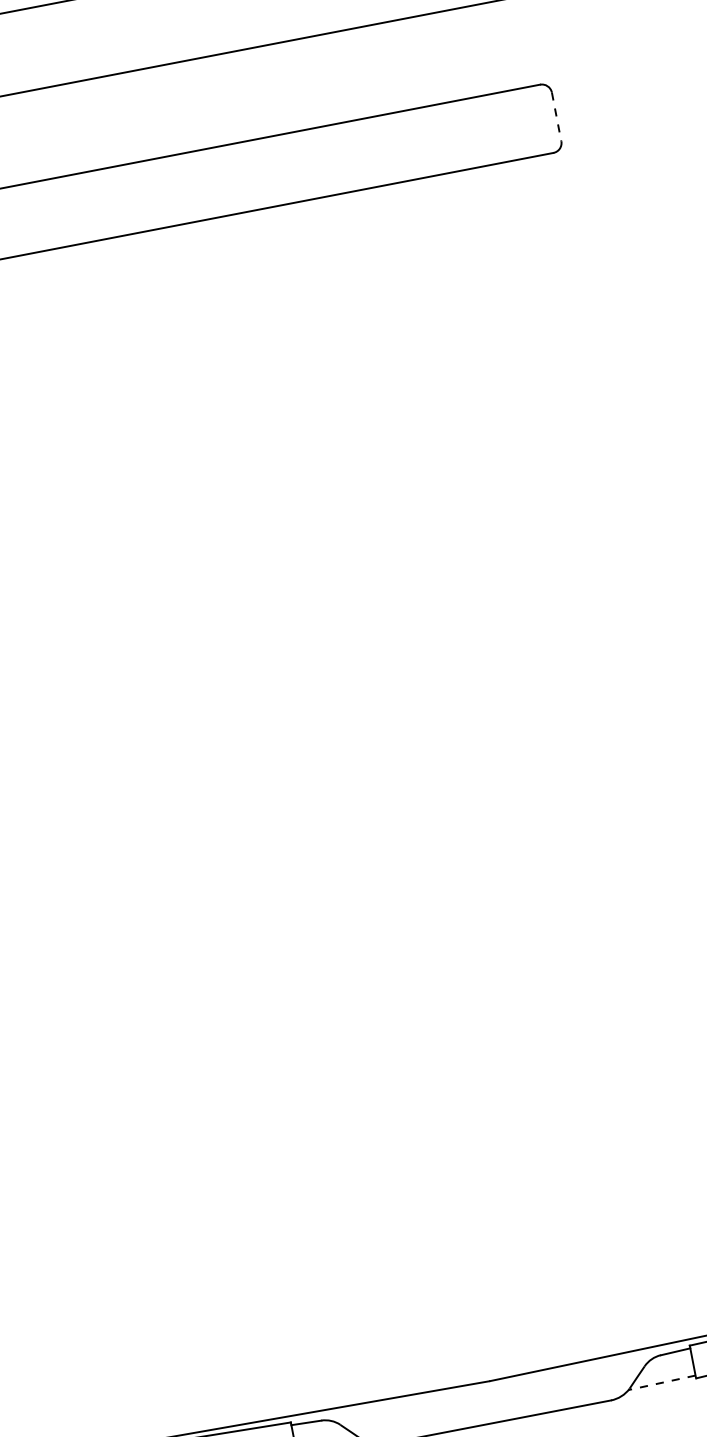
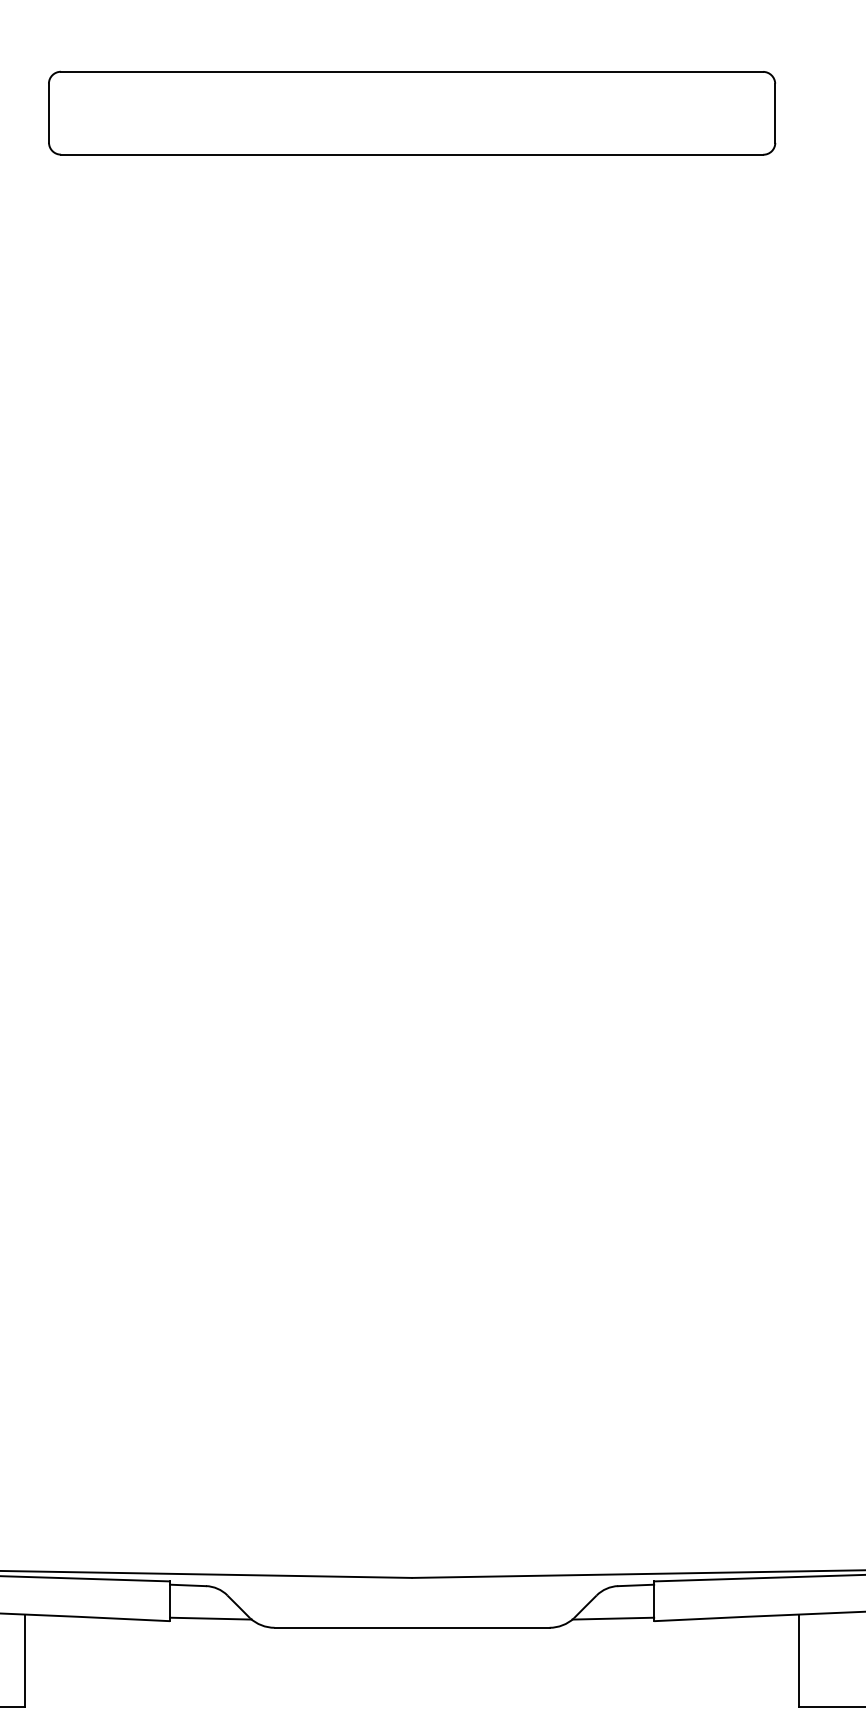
line: (556, 117) -> (775, 113), dashed -> solid
line: (662, 1382) -> (613, 1618), dashed -> solid

